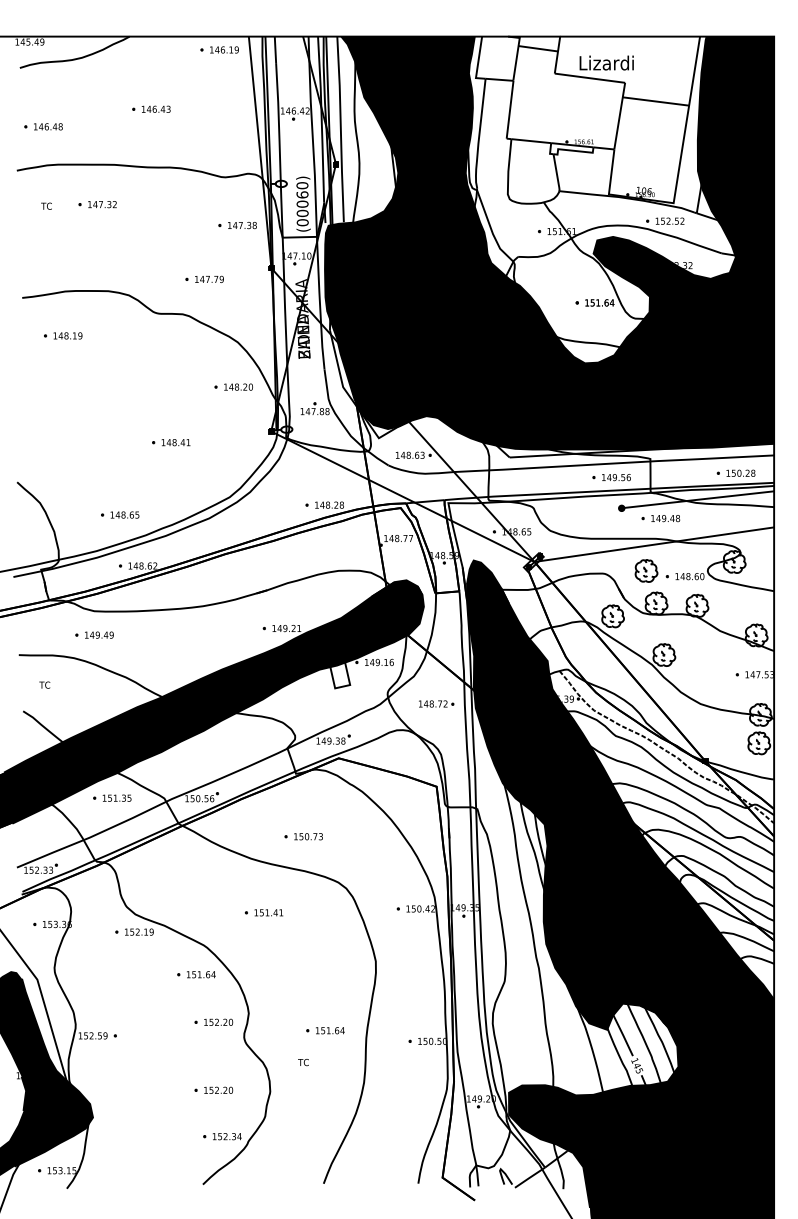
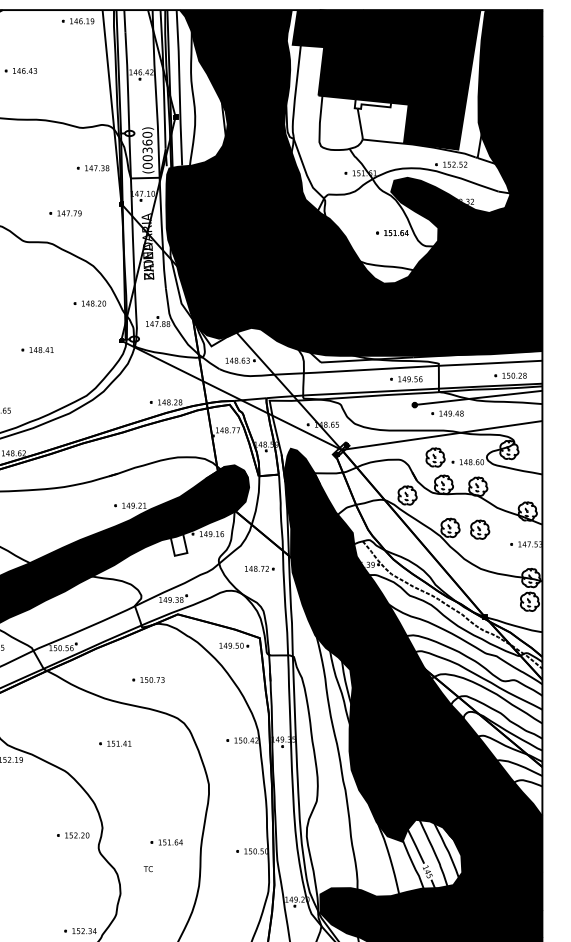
fill: (587, 119) -> (386, 79), added
text: (302, 203) -> (147, 149), (00060) -> (00360)
part: (699, 657) -> (479, 529), added
part: (405, 795) -> (233, 645), added
part: (196, 974) -> (58, 795), removed
part: (213, 1089) -> (72, 891), removed

